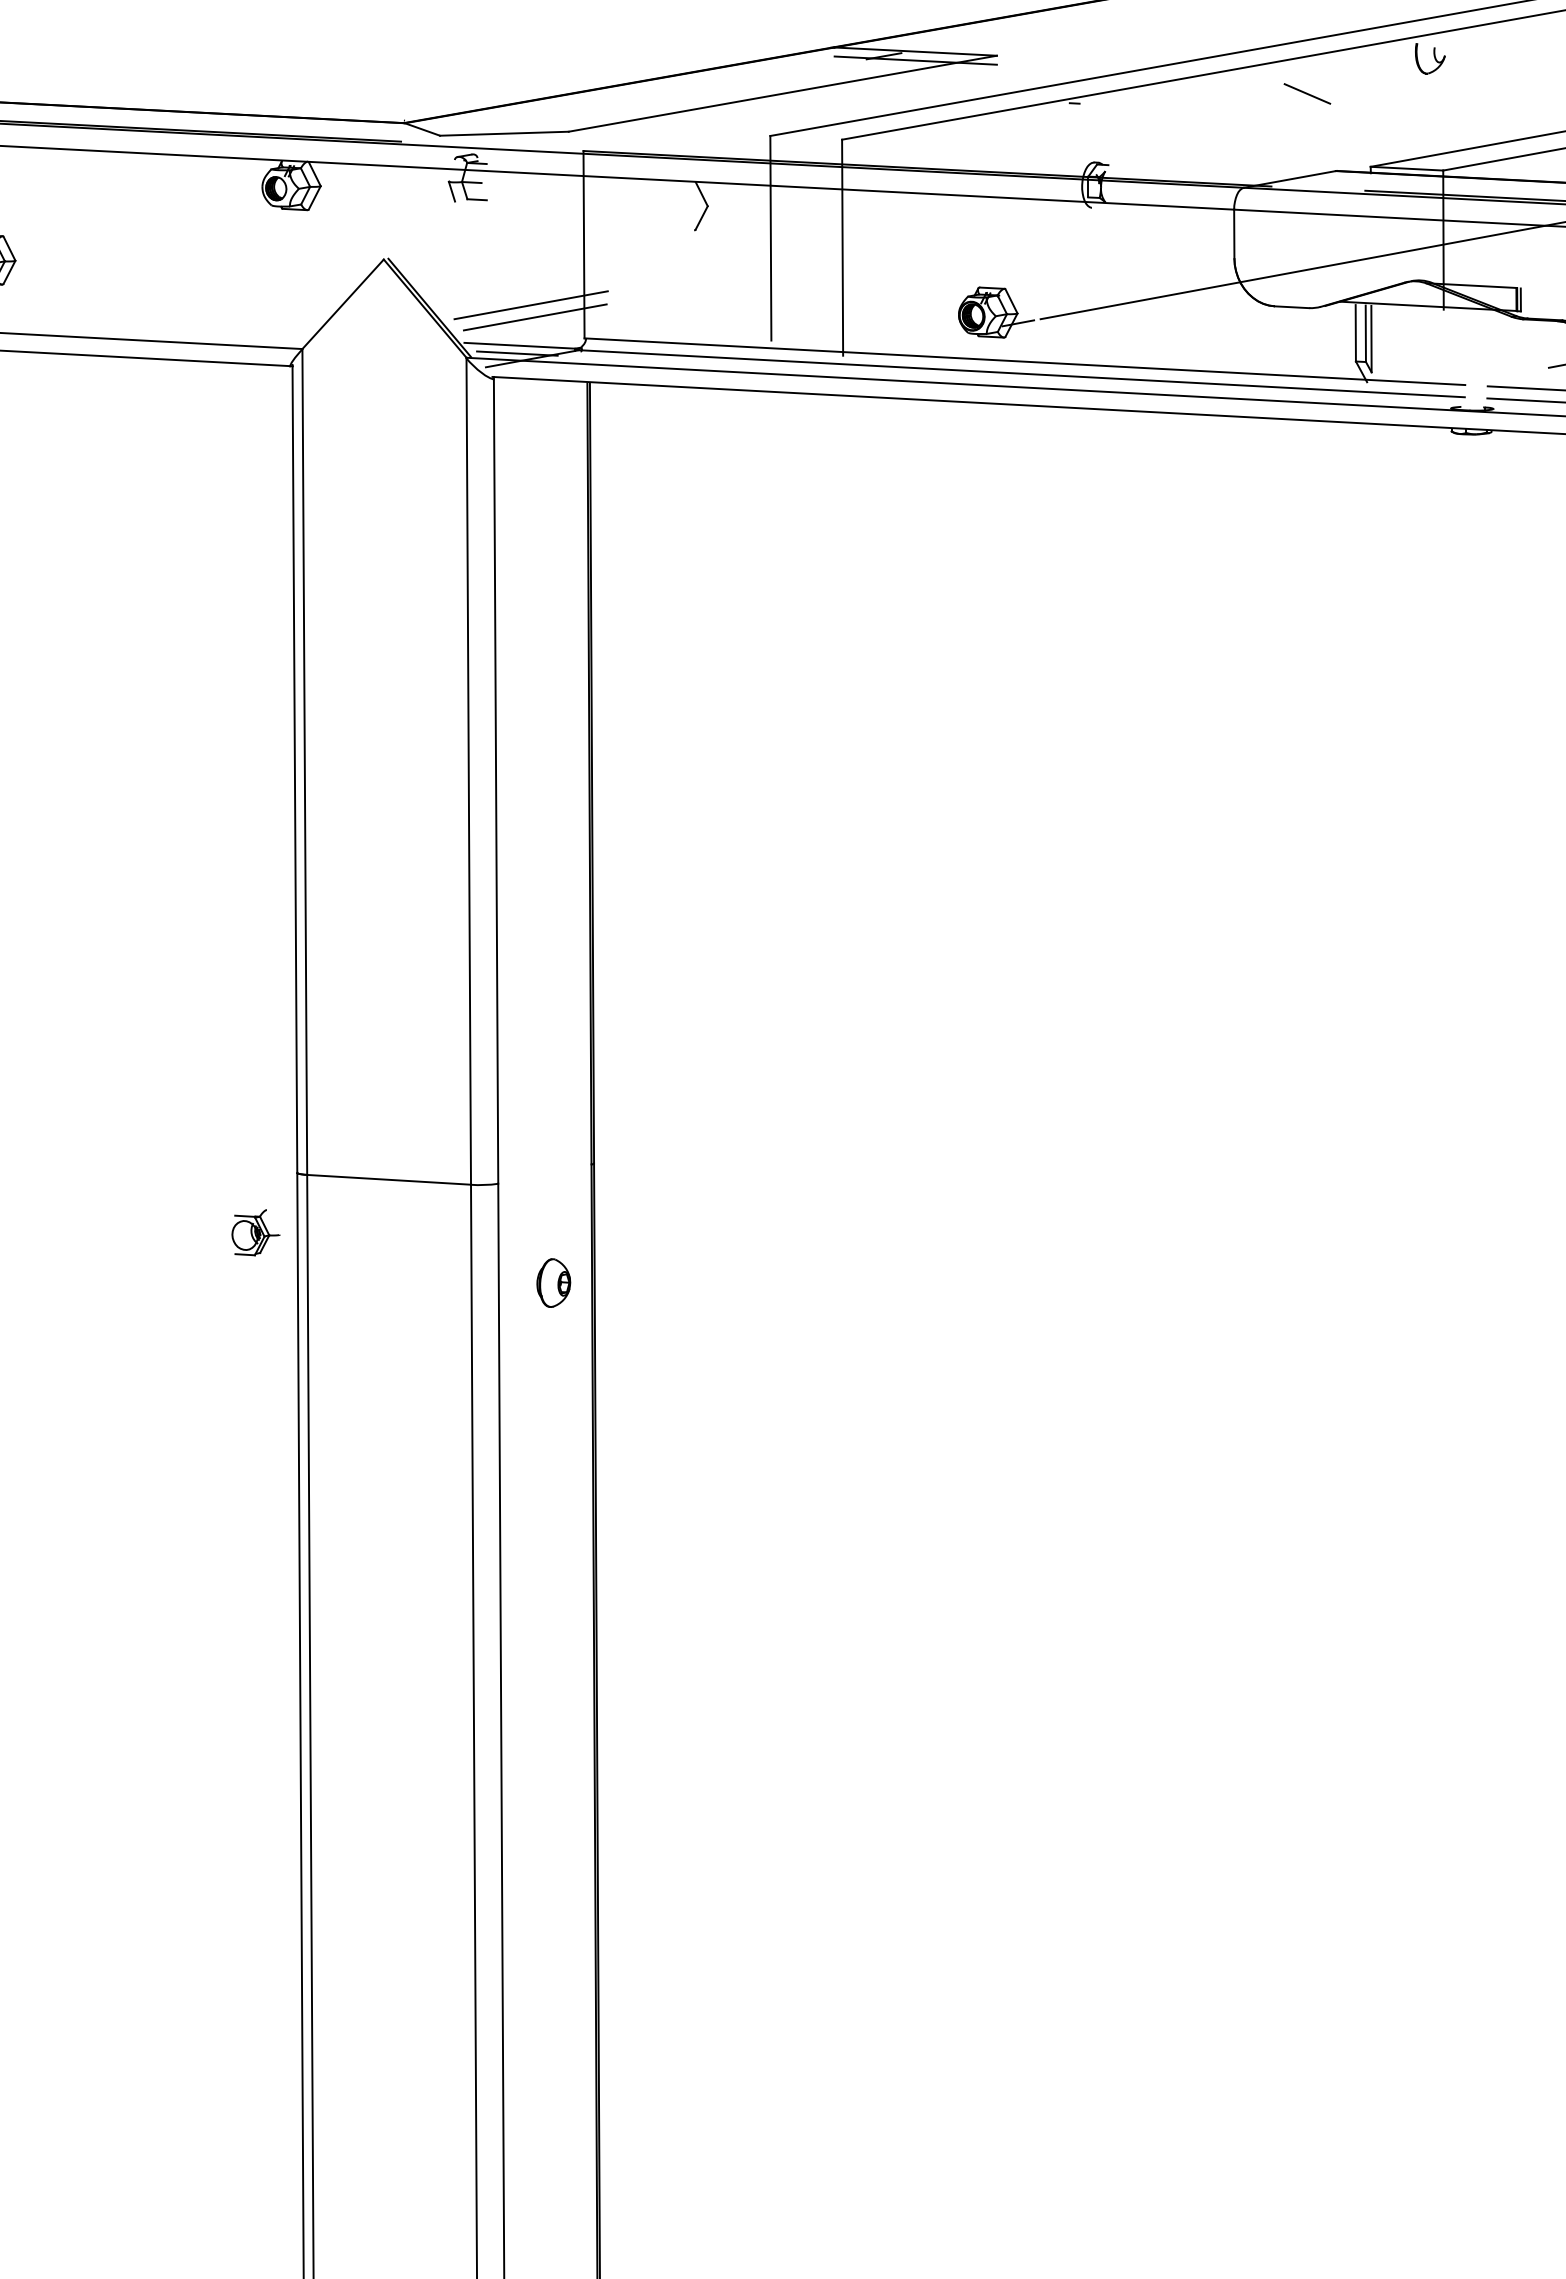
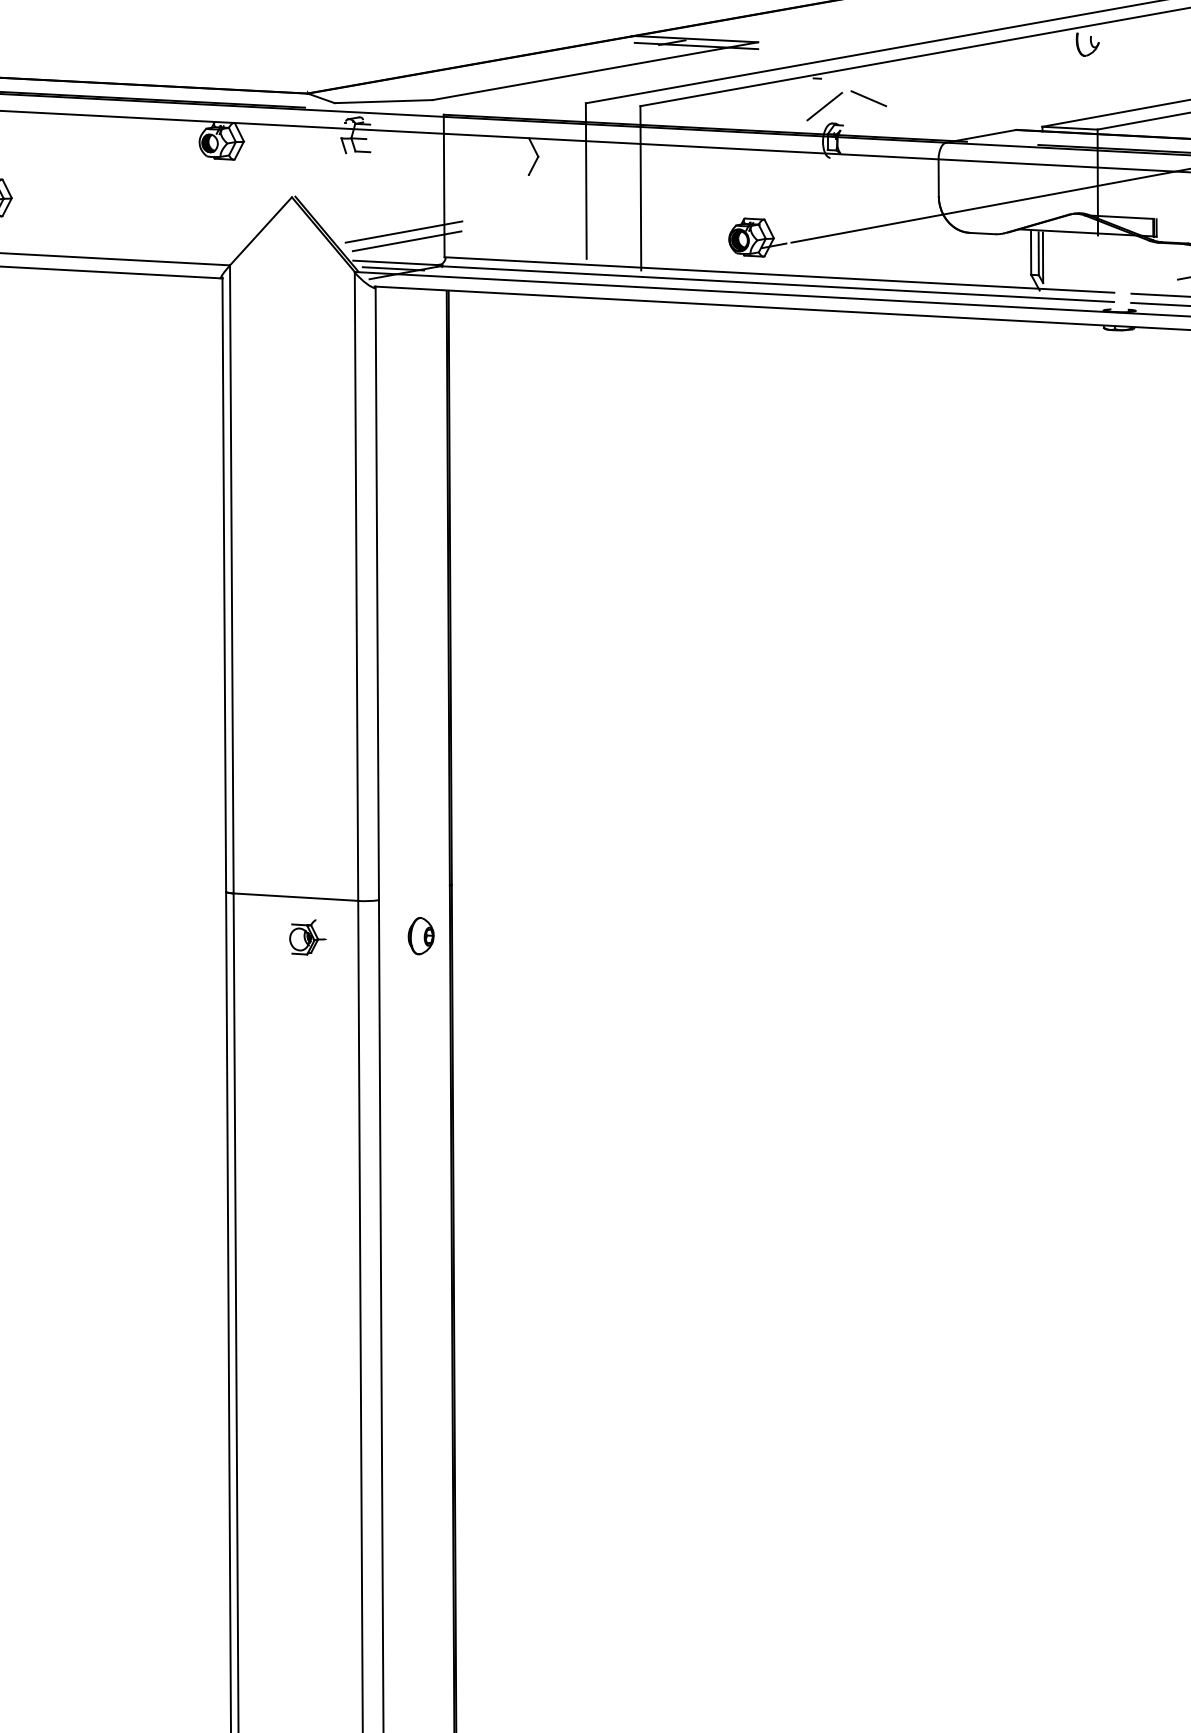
line: (1307, 93) -> (868, 98), moved
line: (1084, 140) -> (824, 106), added
part: (255, 1232) -> (307, 937), moved
part: (553, 1282) -> (420, 935), moved

